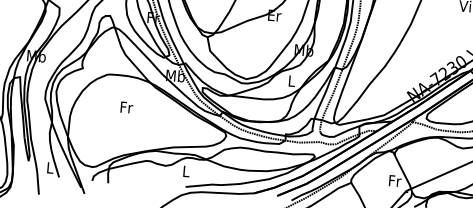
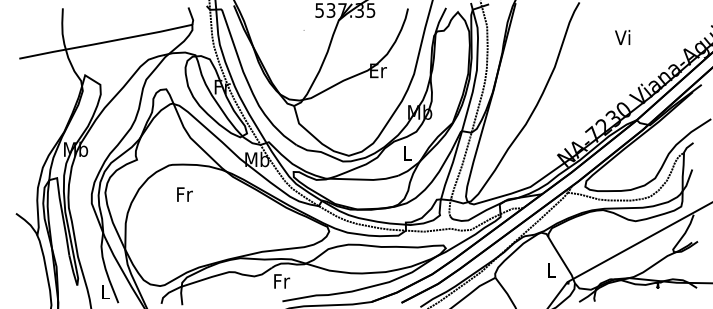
text: (126, 107) -> (184, 194), moved
text: (186, 171) -> (282, 281), L -> Fr
text: (394, 180) -> (551, 270), Fr -> L

